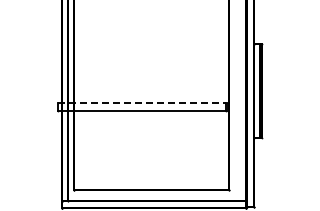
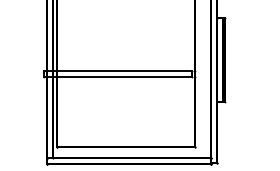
line: (141, 103) -> (117, 70), dashed -> solid

